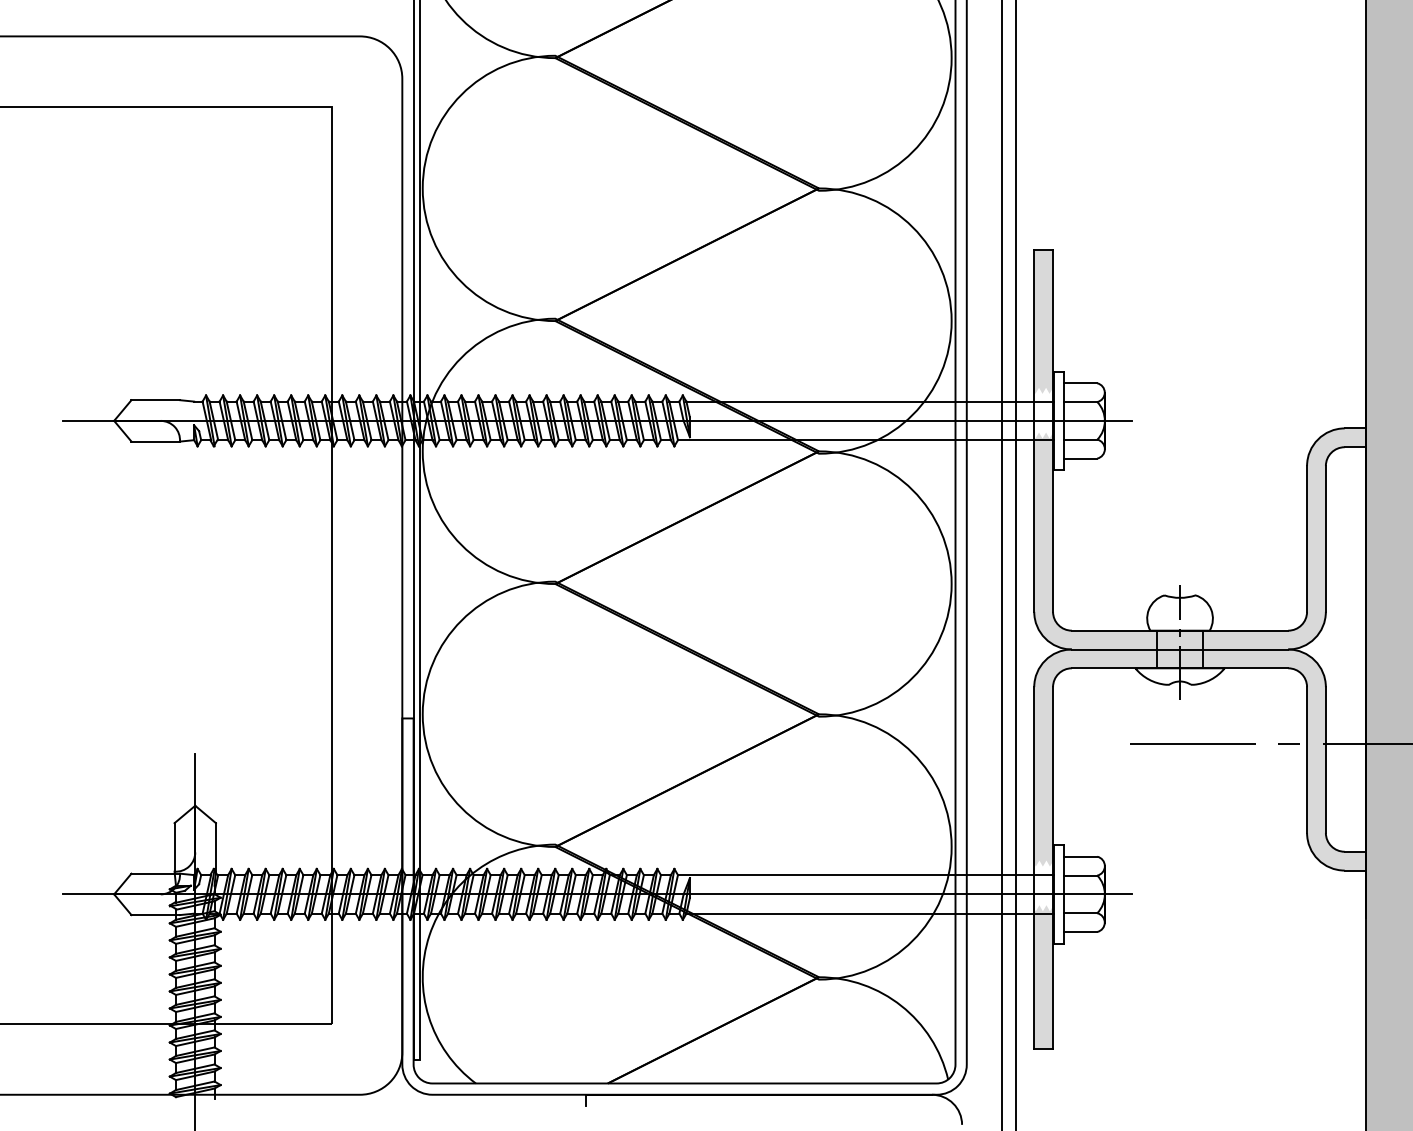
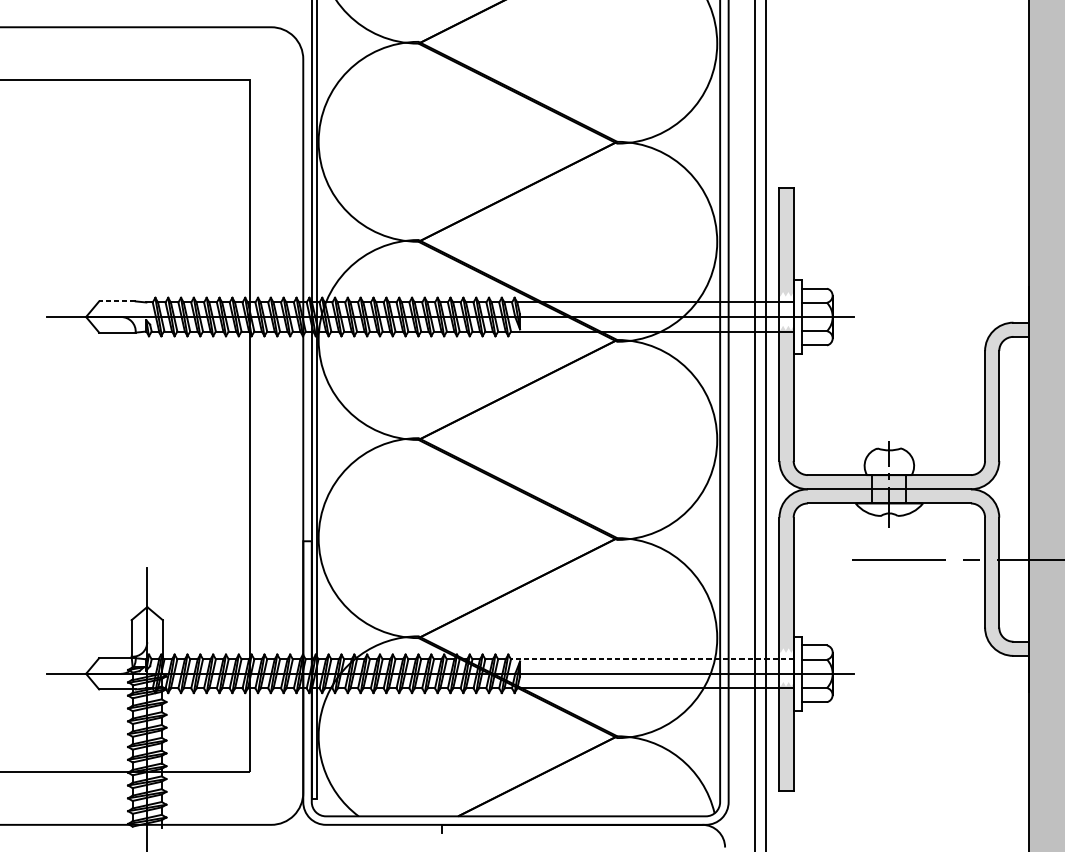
line: (155, 400) -> (117, 301), solid -> dashed
line: (865, 875) -> (652, 659), solid -> dashed

